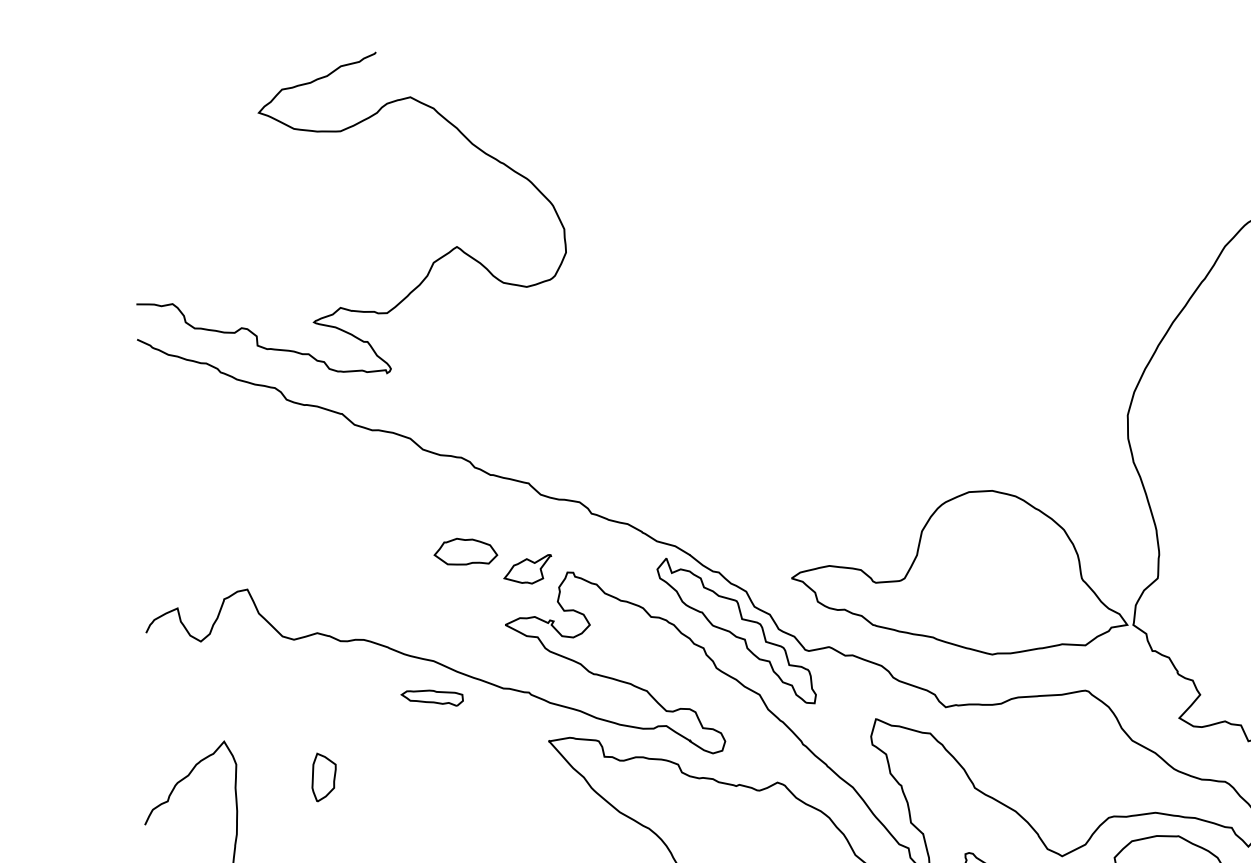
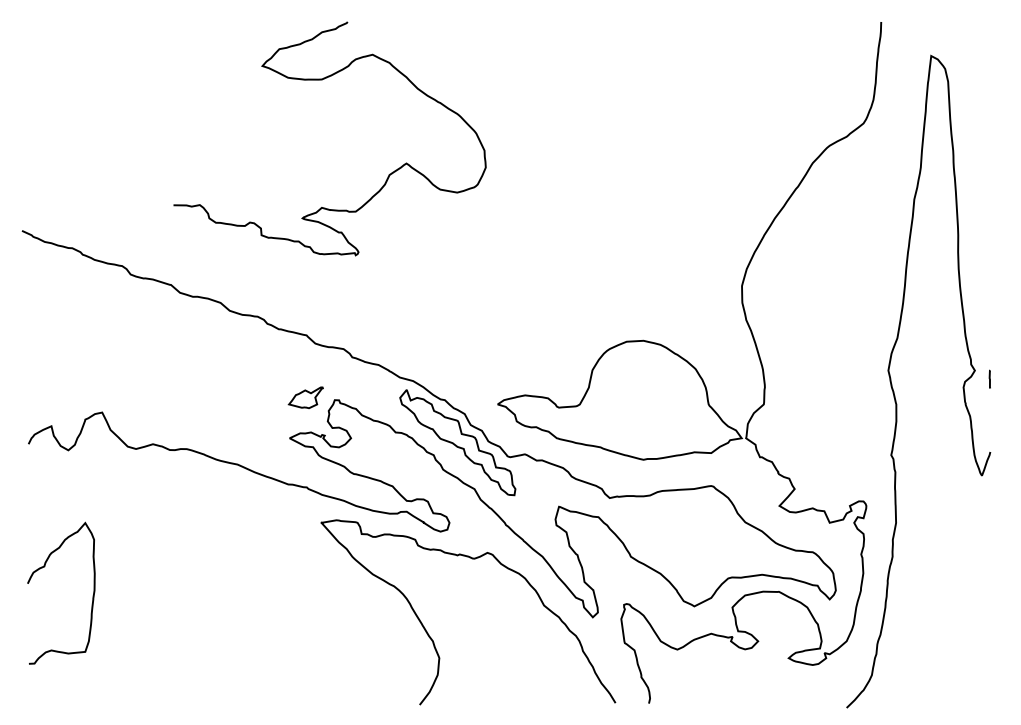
curve: (341, 132) -> (322, 80), moved
part: (465, 550) -> (260, 384), removed
part: (432, 698) -> (236, 491), removed
part: (323, 776) -> (157, 548), removed

